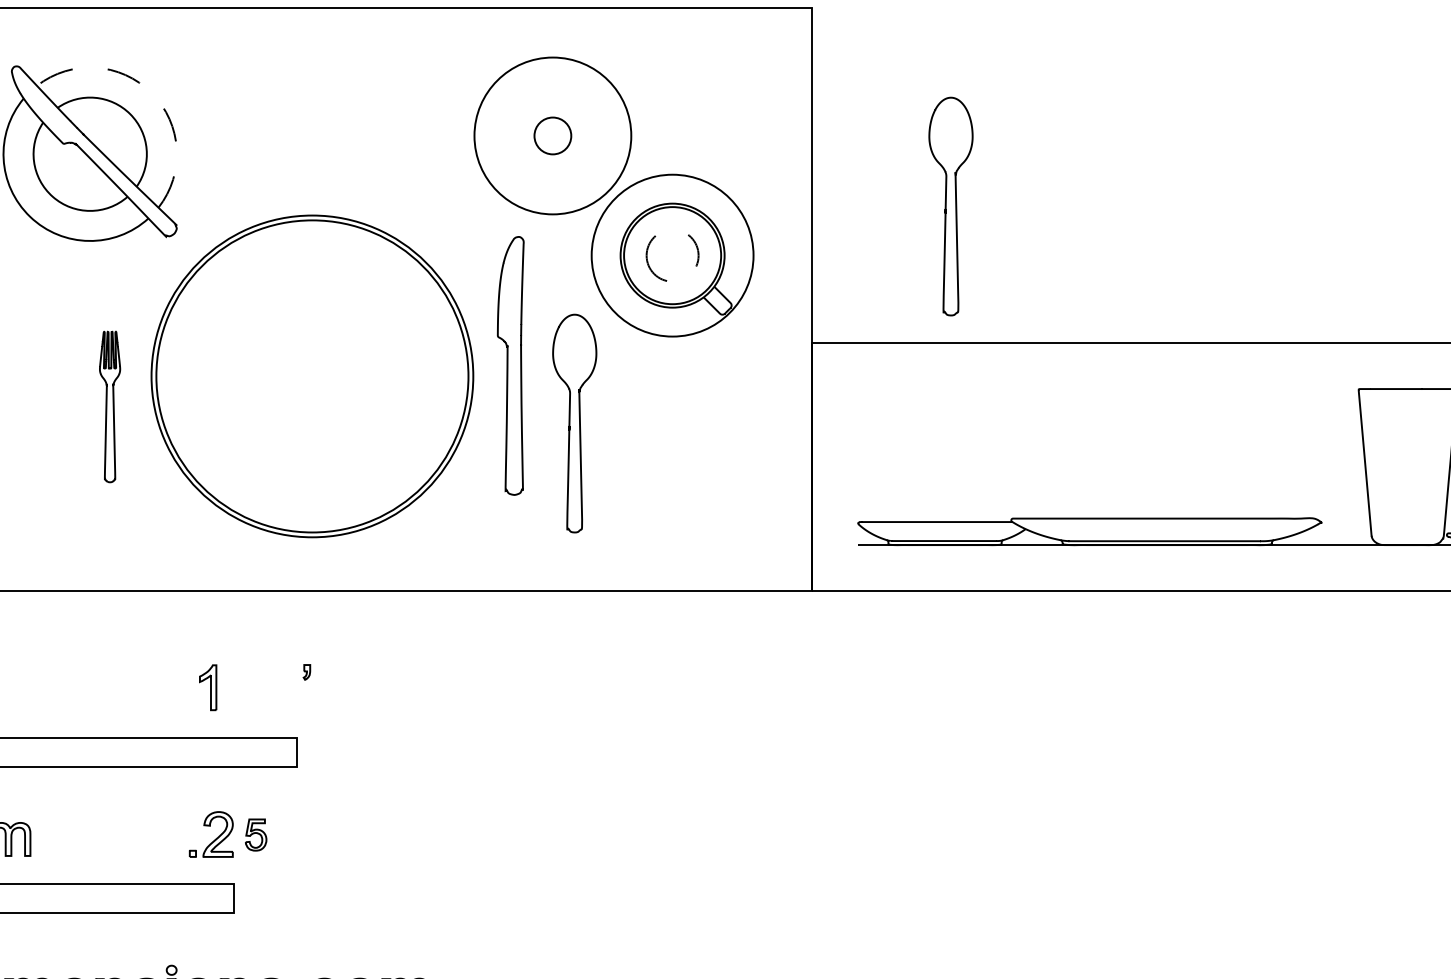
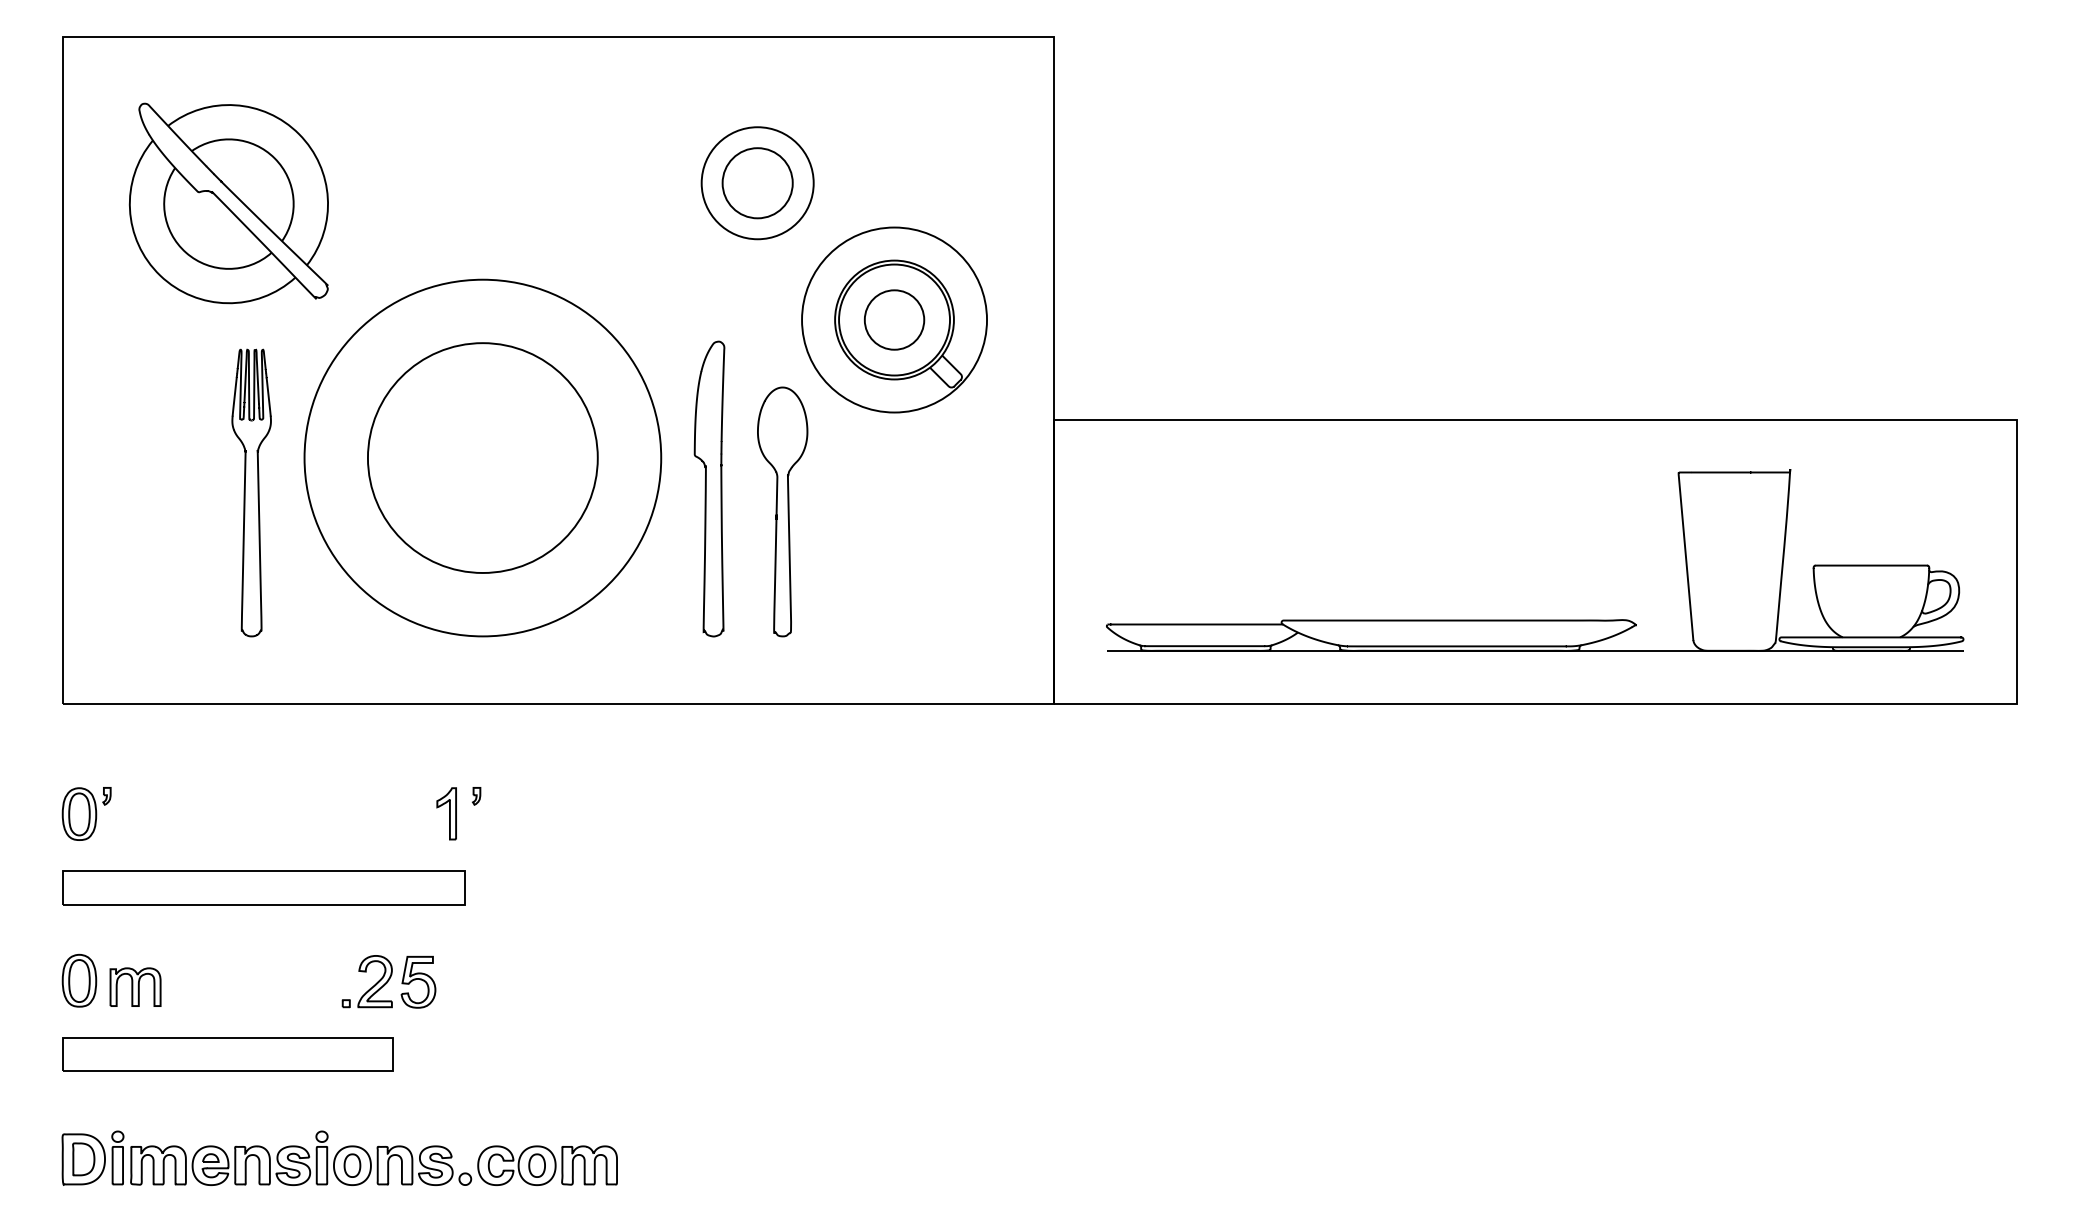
arc: (151, 93) -> (299, 134), dashed -> solid
circle: (552, 136) -> (757, 183), size x0.62
circle: (552, 136) -> (757, 183), size x1.67
part: (950, 206) -> (1212, 263), removed
circle: (672, 255) -> (894, 319), dashed -> solid
part: (510, 365) -> (709, 488), moved
circle: (312, 375) -> (482, 457), size x0.62
part: (109, 406) -> (251, 492), size x1.67
part: (207, 687) -> (446, 813), moved
part: (256, 834) -> (418, 981), size x1.43

